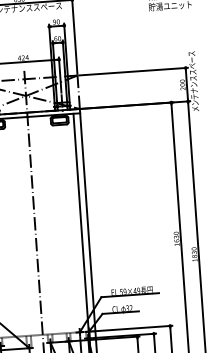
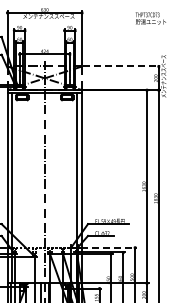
line: (133, 71) -> (121, 66), solid -> dashed
line: (132, 328) -> (108, 247), solid -> dashed

